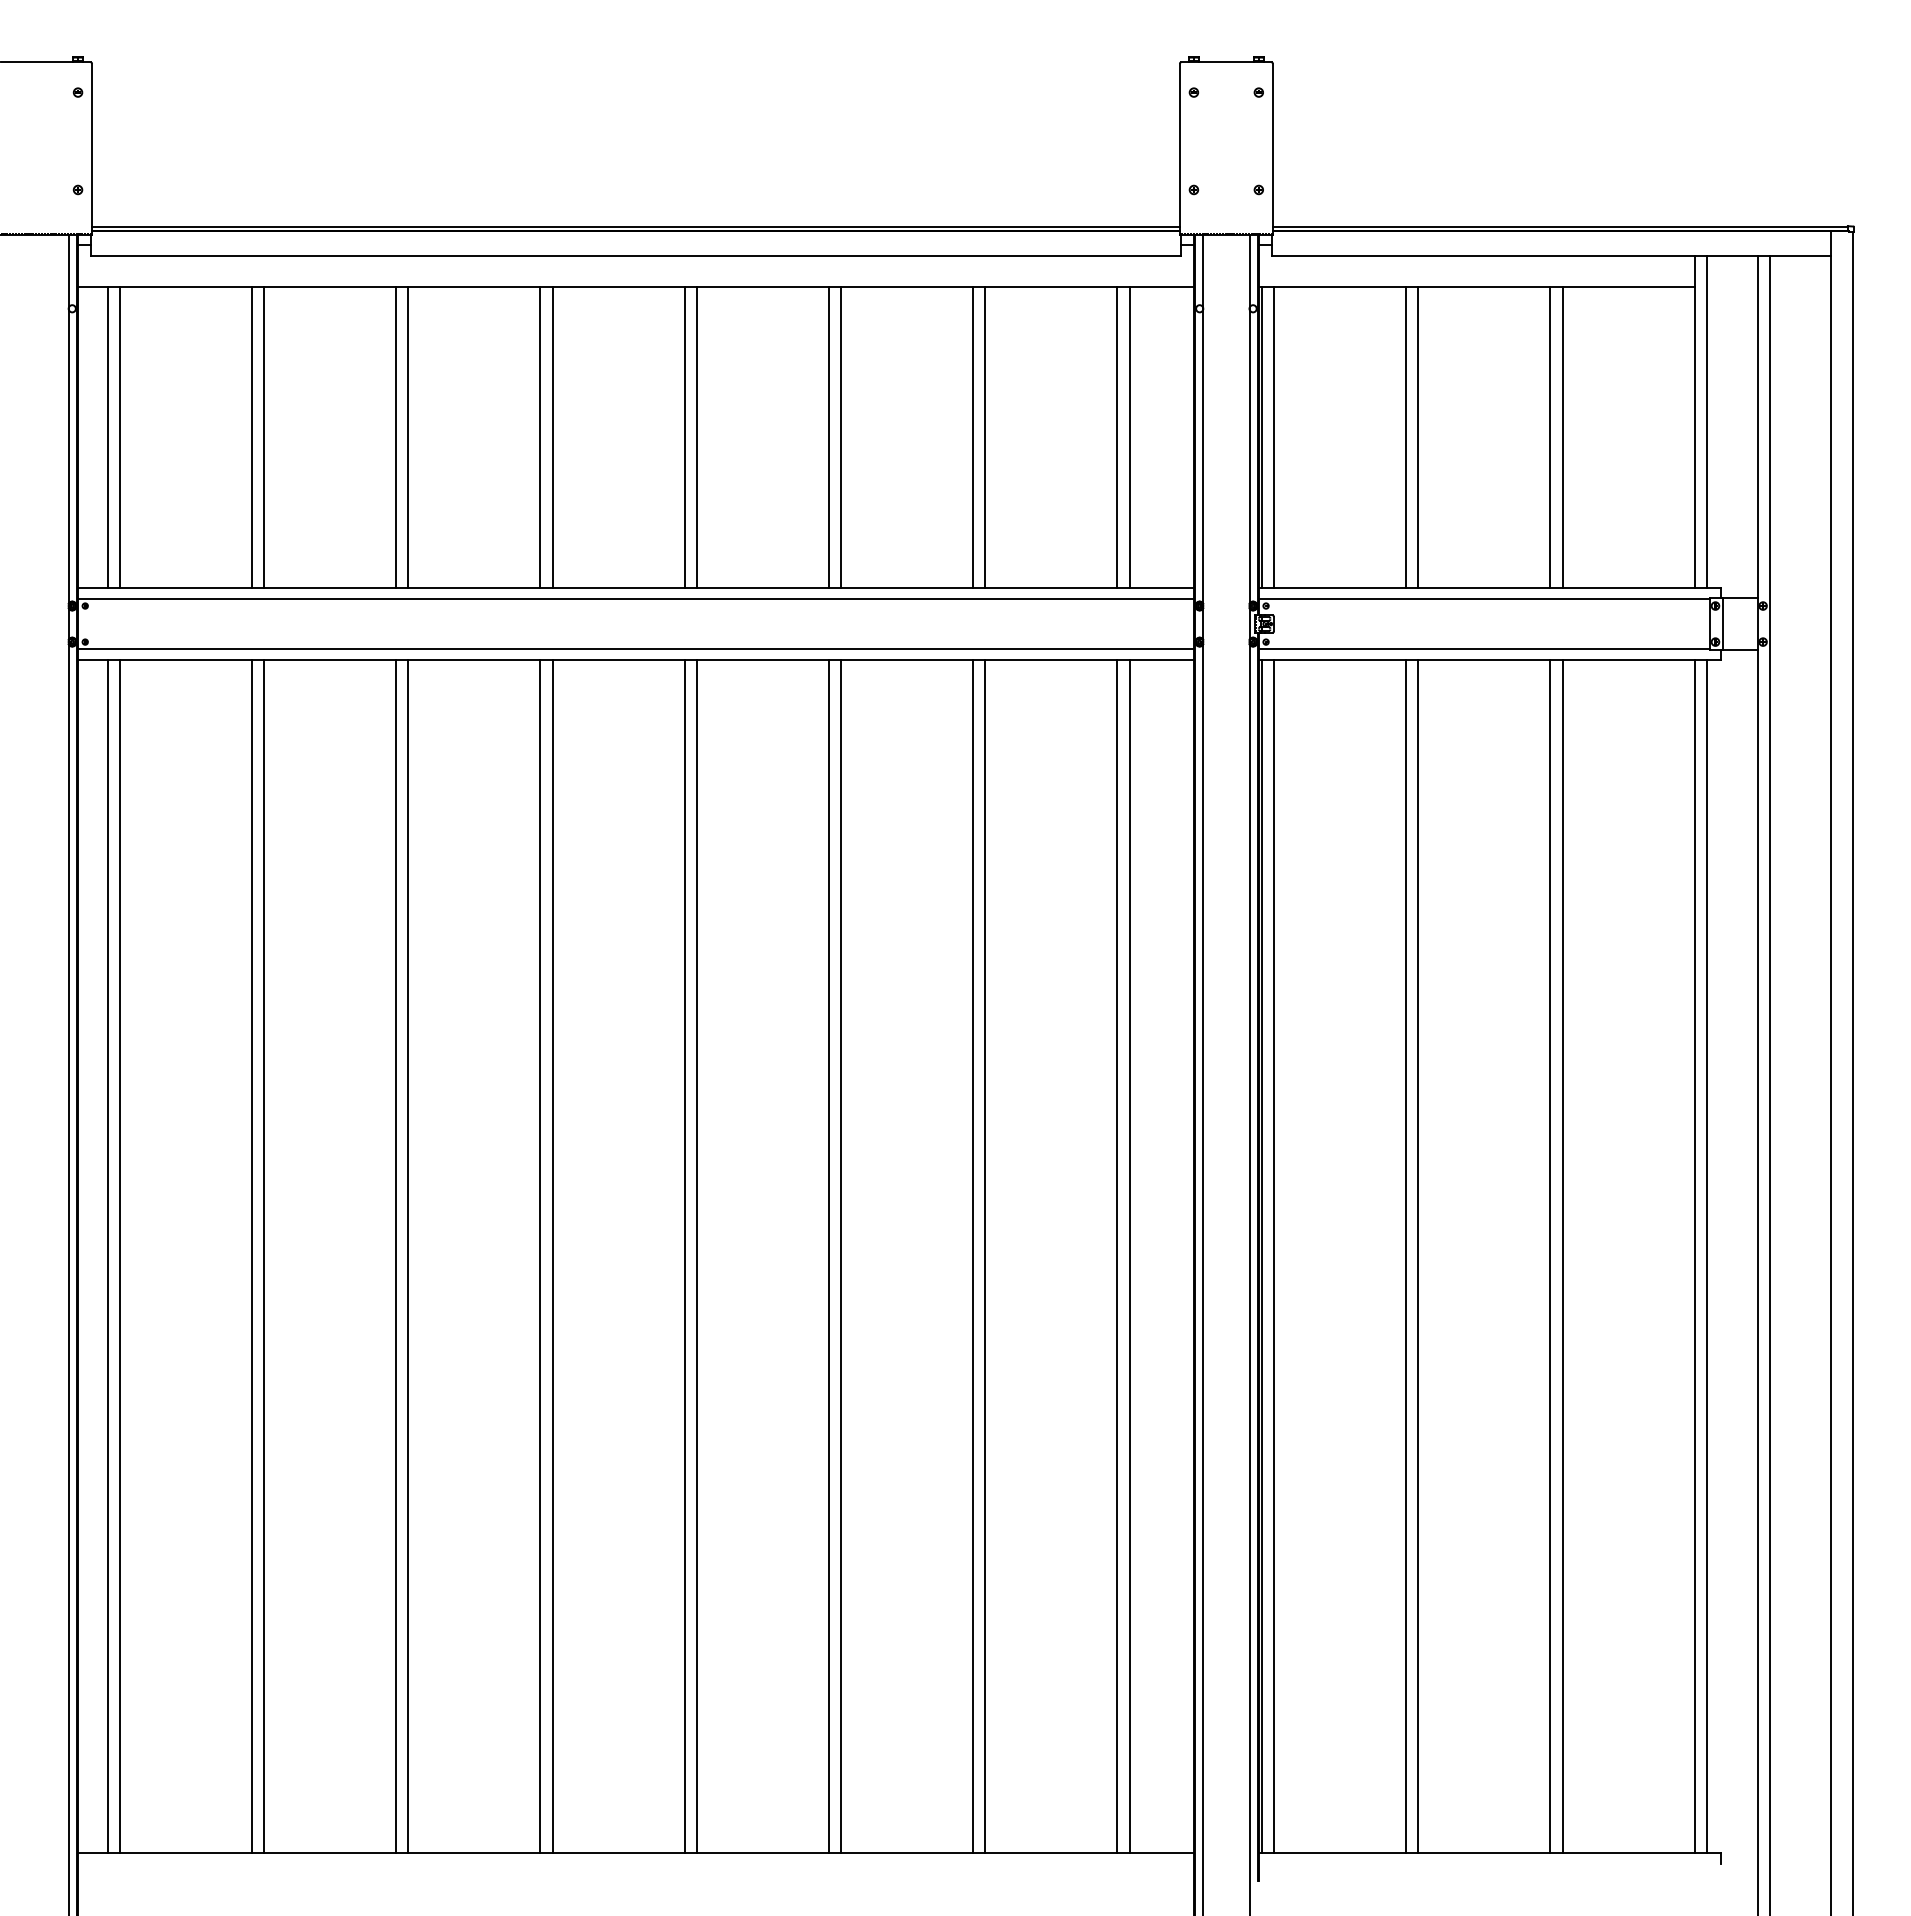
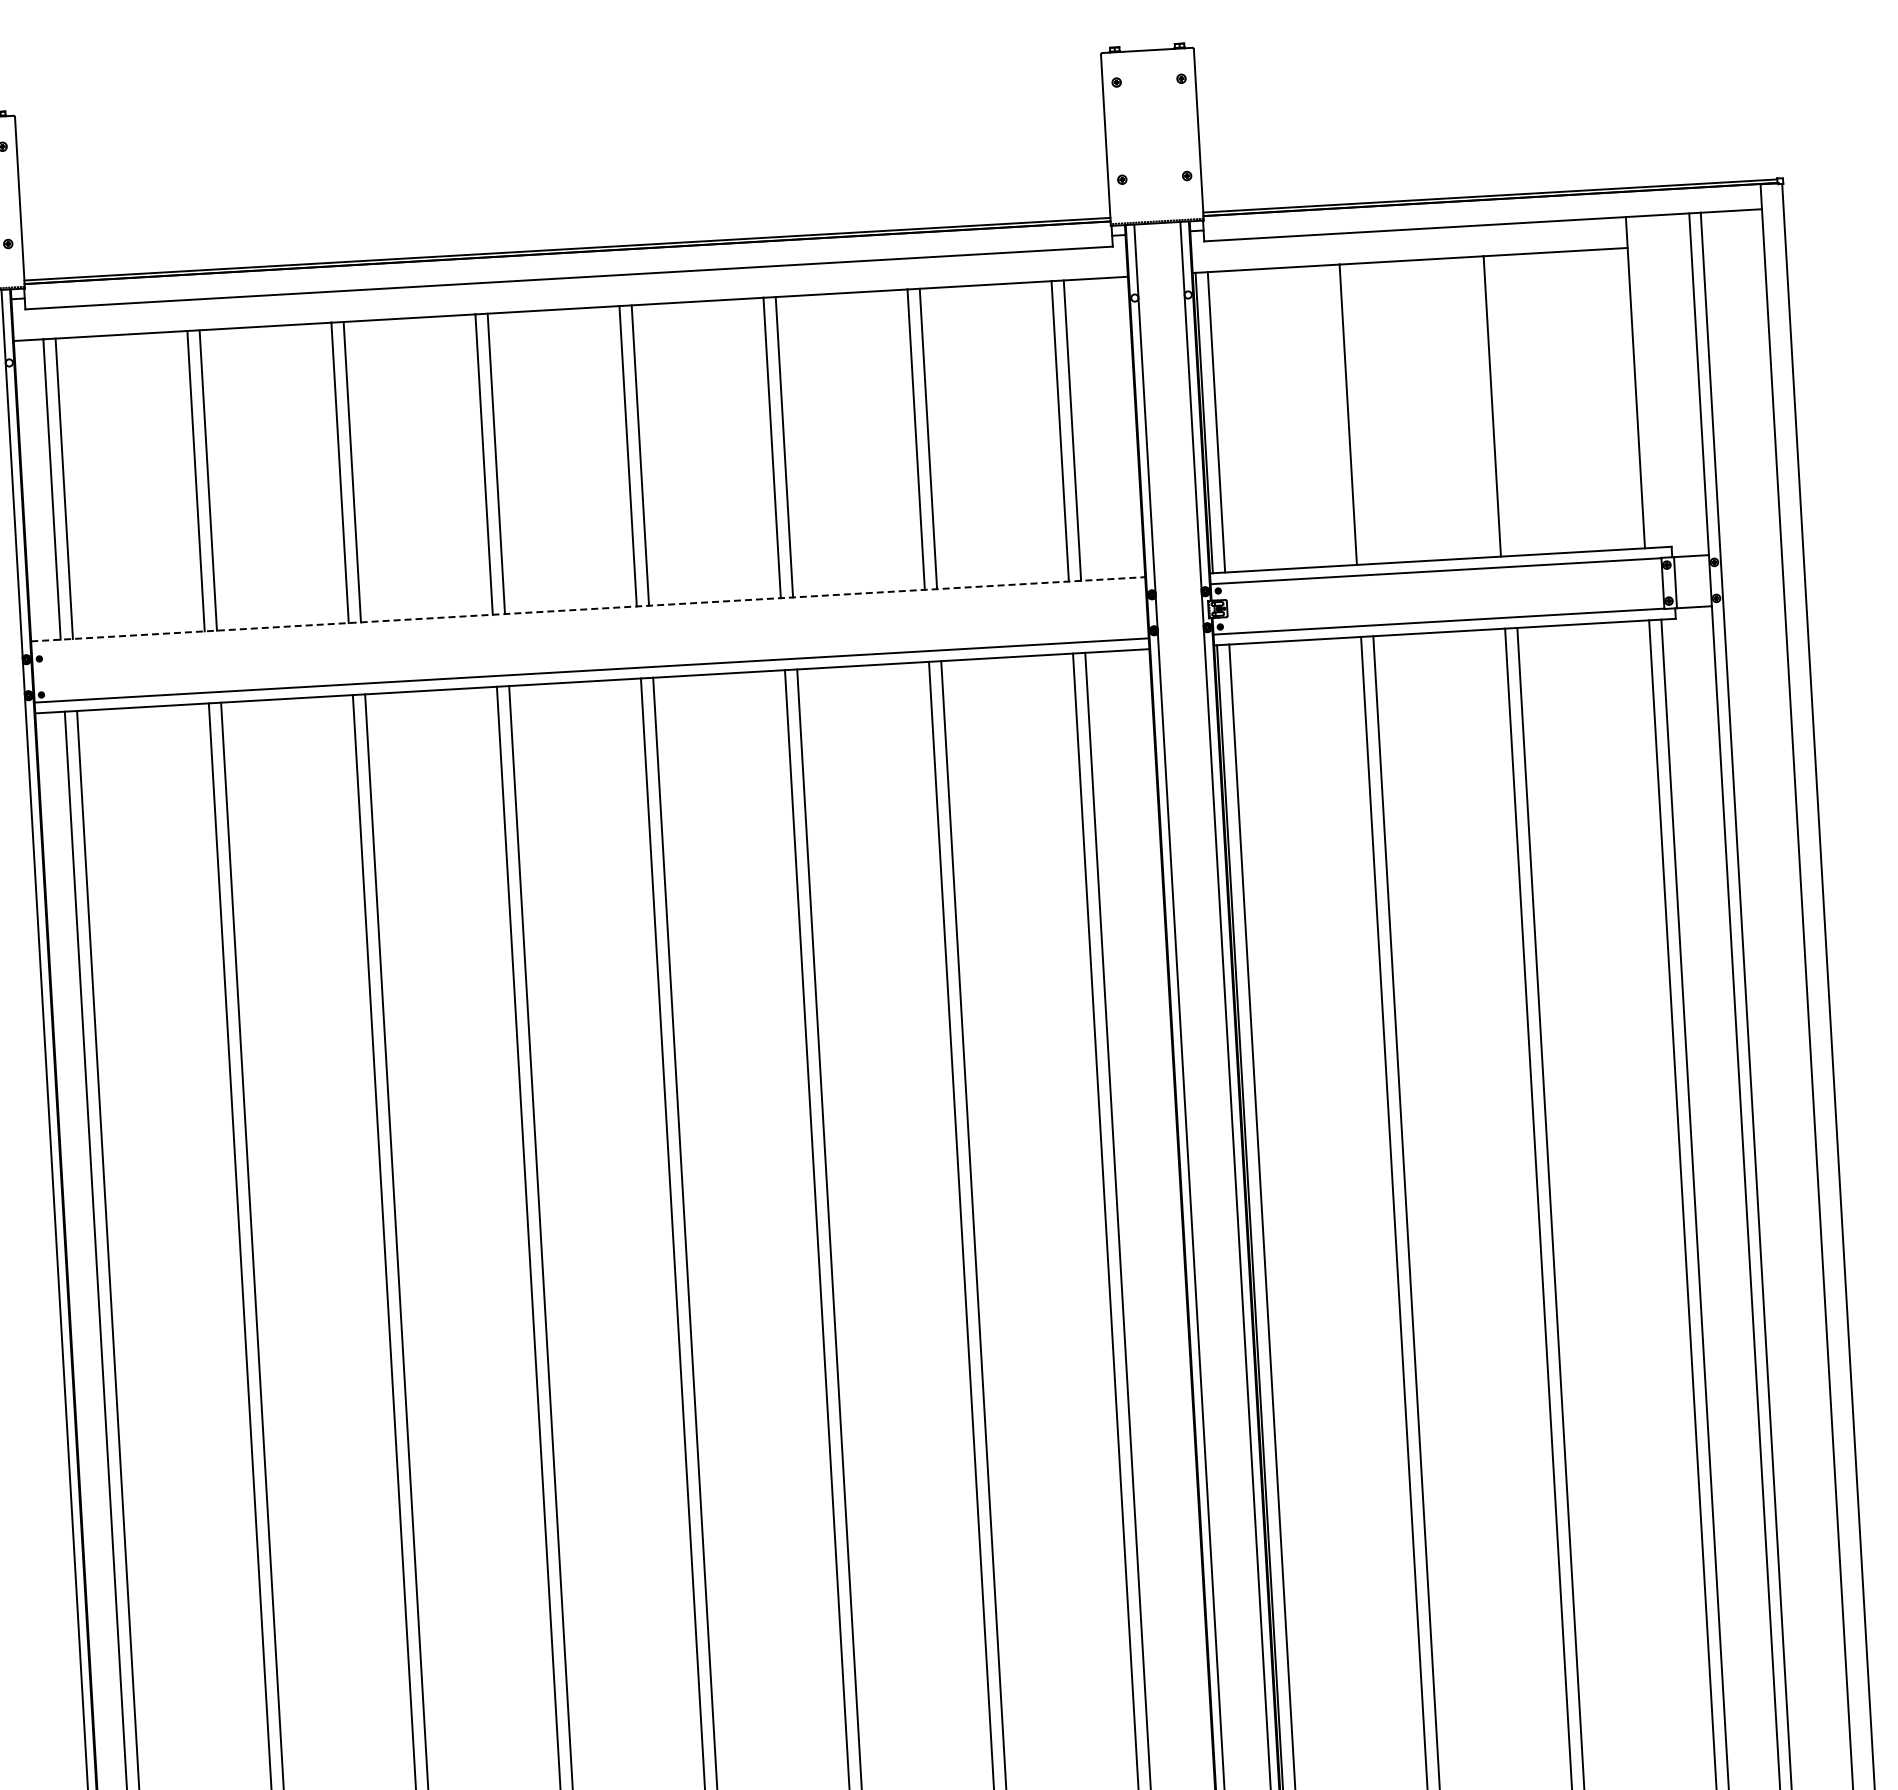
line: (1706, 422) -> (1647, 382), removed
line: (1418, 437) -> (1360, 413), removed
line: (1562, 437) -> (1504, 405), removed
line: (636, 588) -> (588, 609), solid -> dashed
line: (635, 598) -> (588, 619), removed

